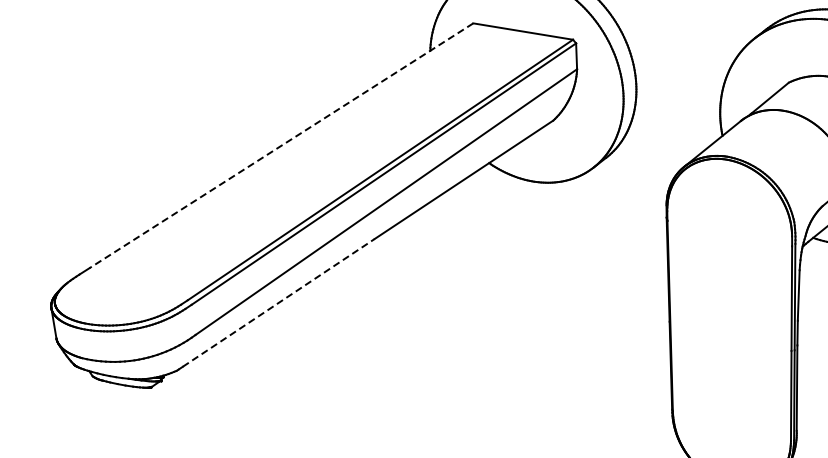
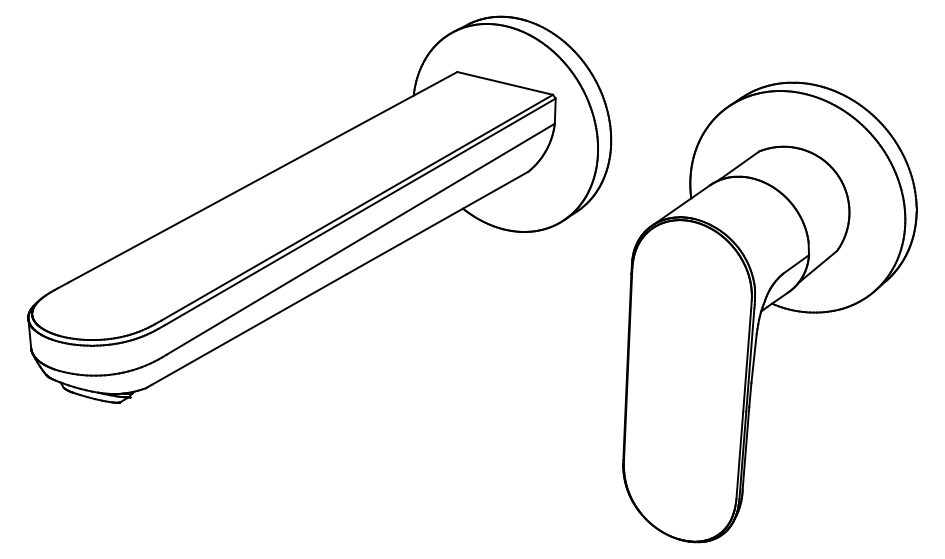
line: (281, 145) -> (262, 177), dashed -> solid
line: (278, 302) -> (249, 329), dashed -> solid

